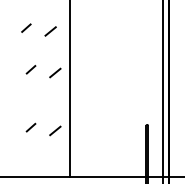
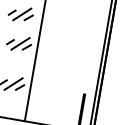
line: (40, 27) -> (22, 13), added
line: (45, 69) -> (20, 43), added
line: (45, 127) -> (13, 83), added

